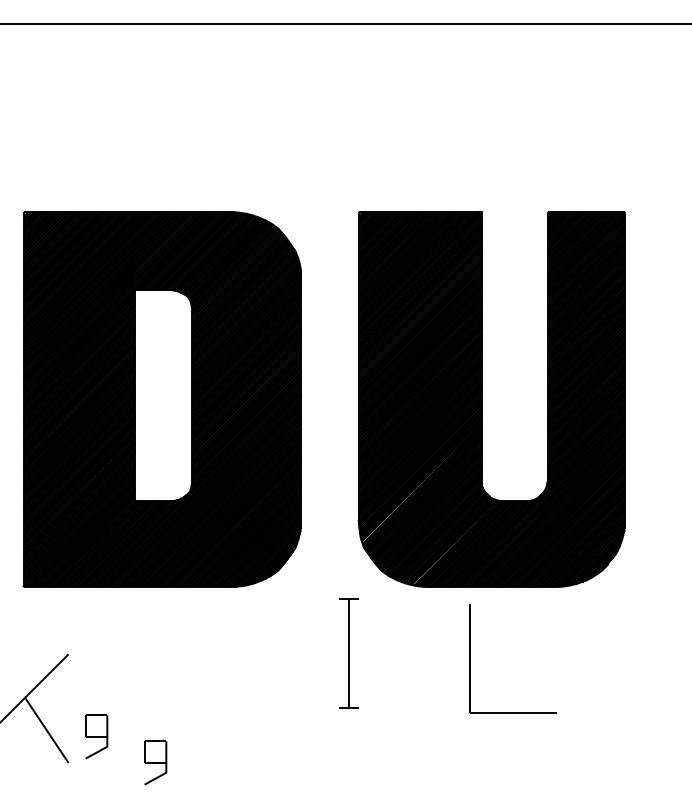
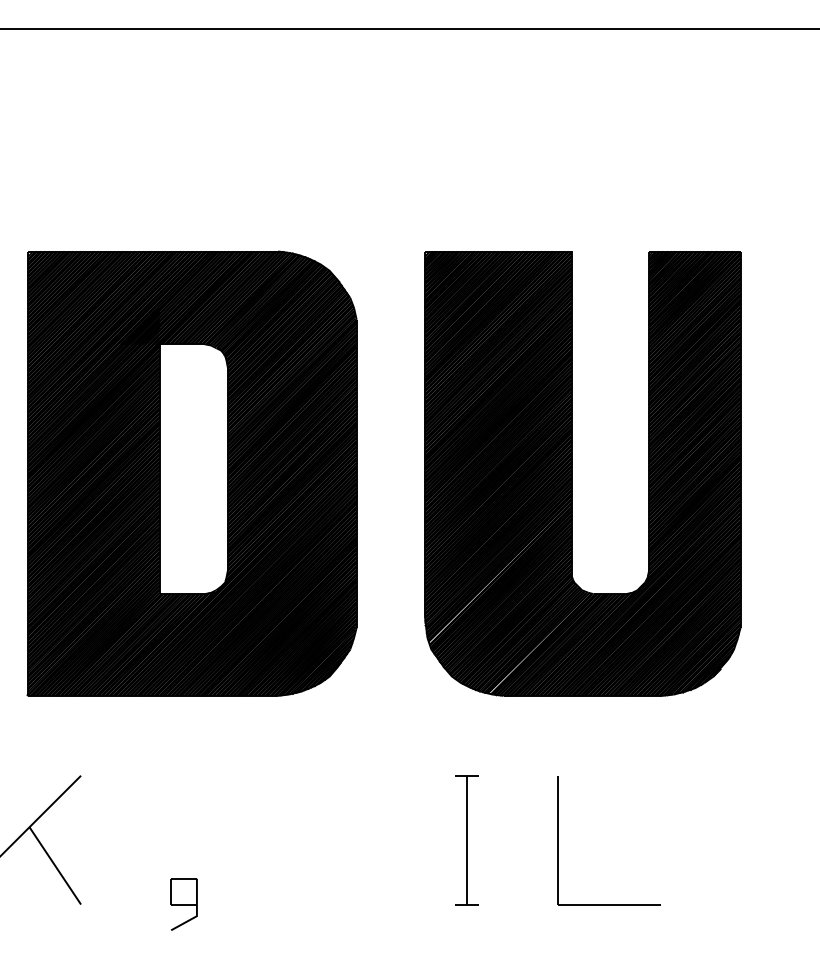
part: (348, 653) -> (466, 839), moved
part: (470, 658) -> (557, 839), moved
part: (96, 736) -> (114, 873), removed

